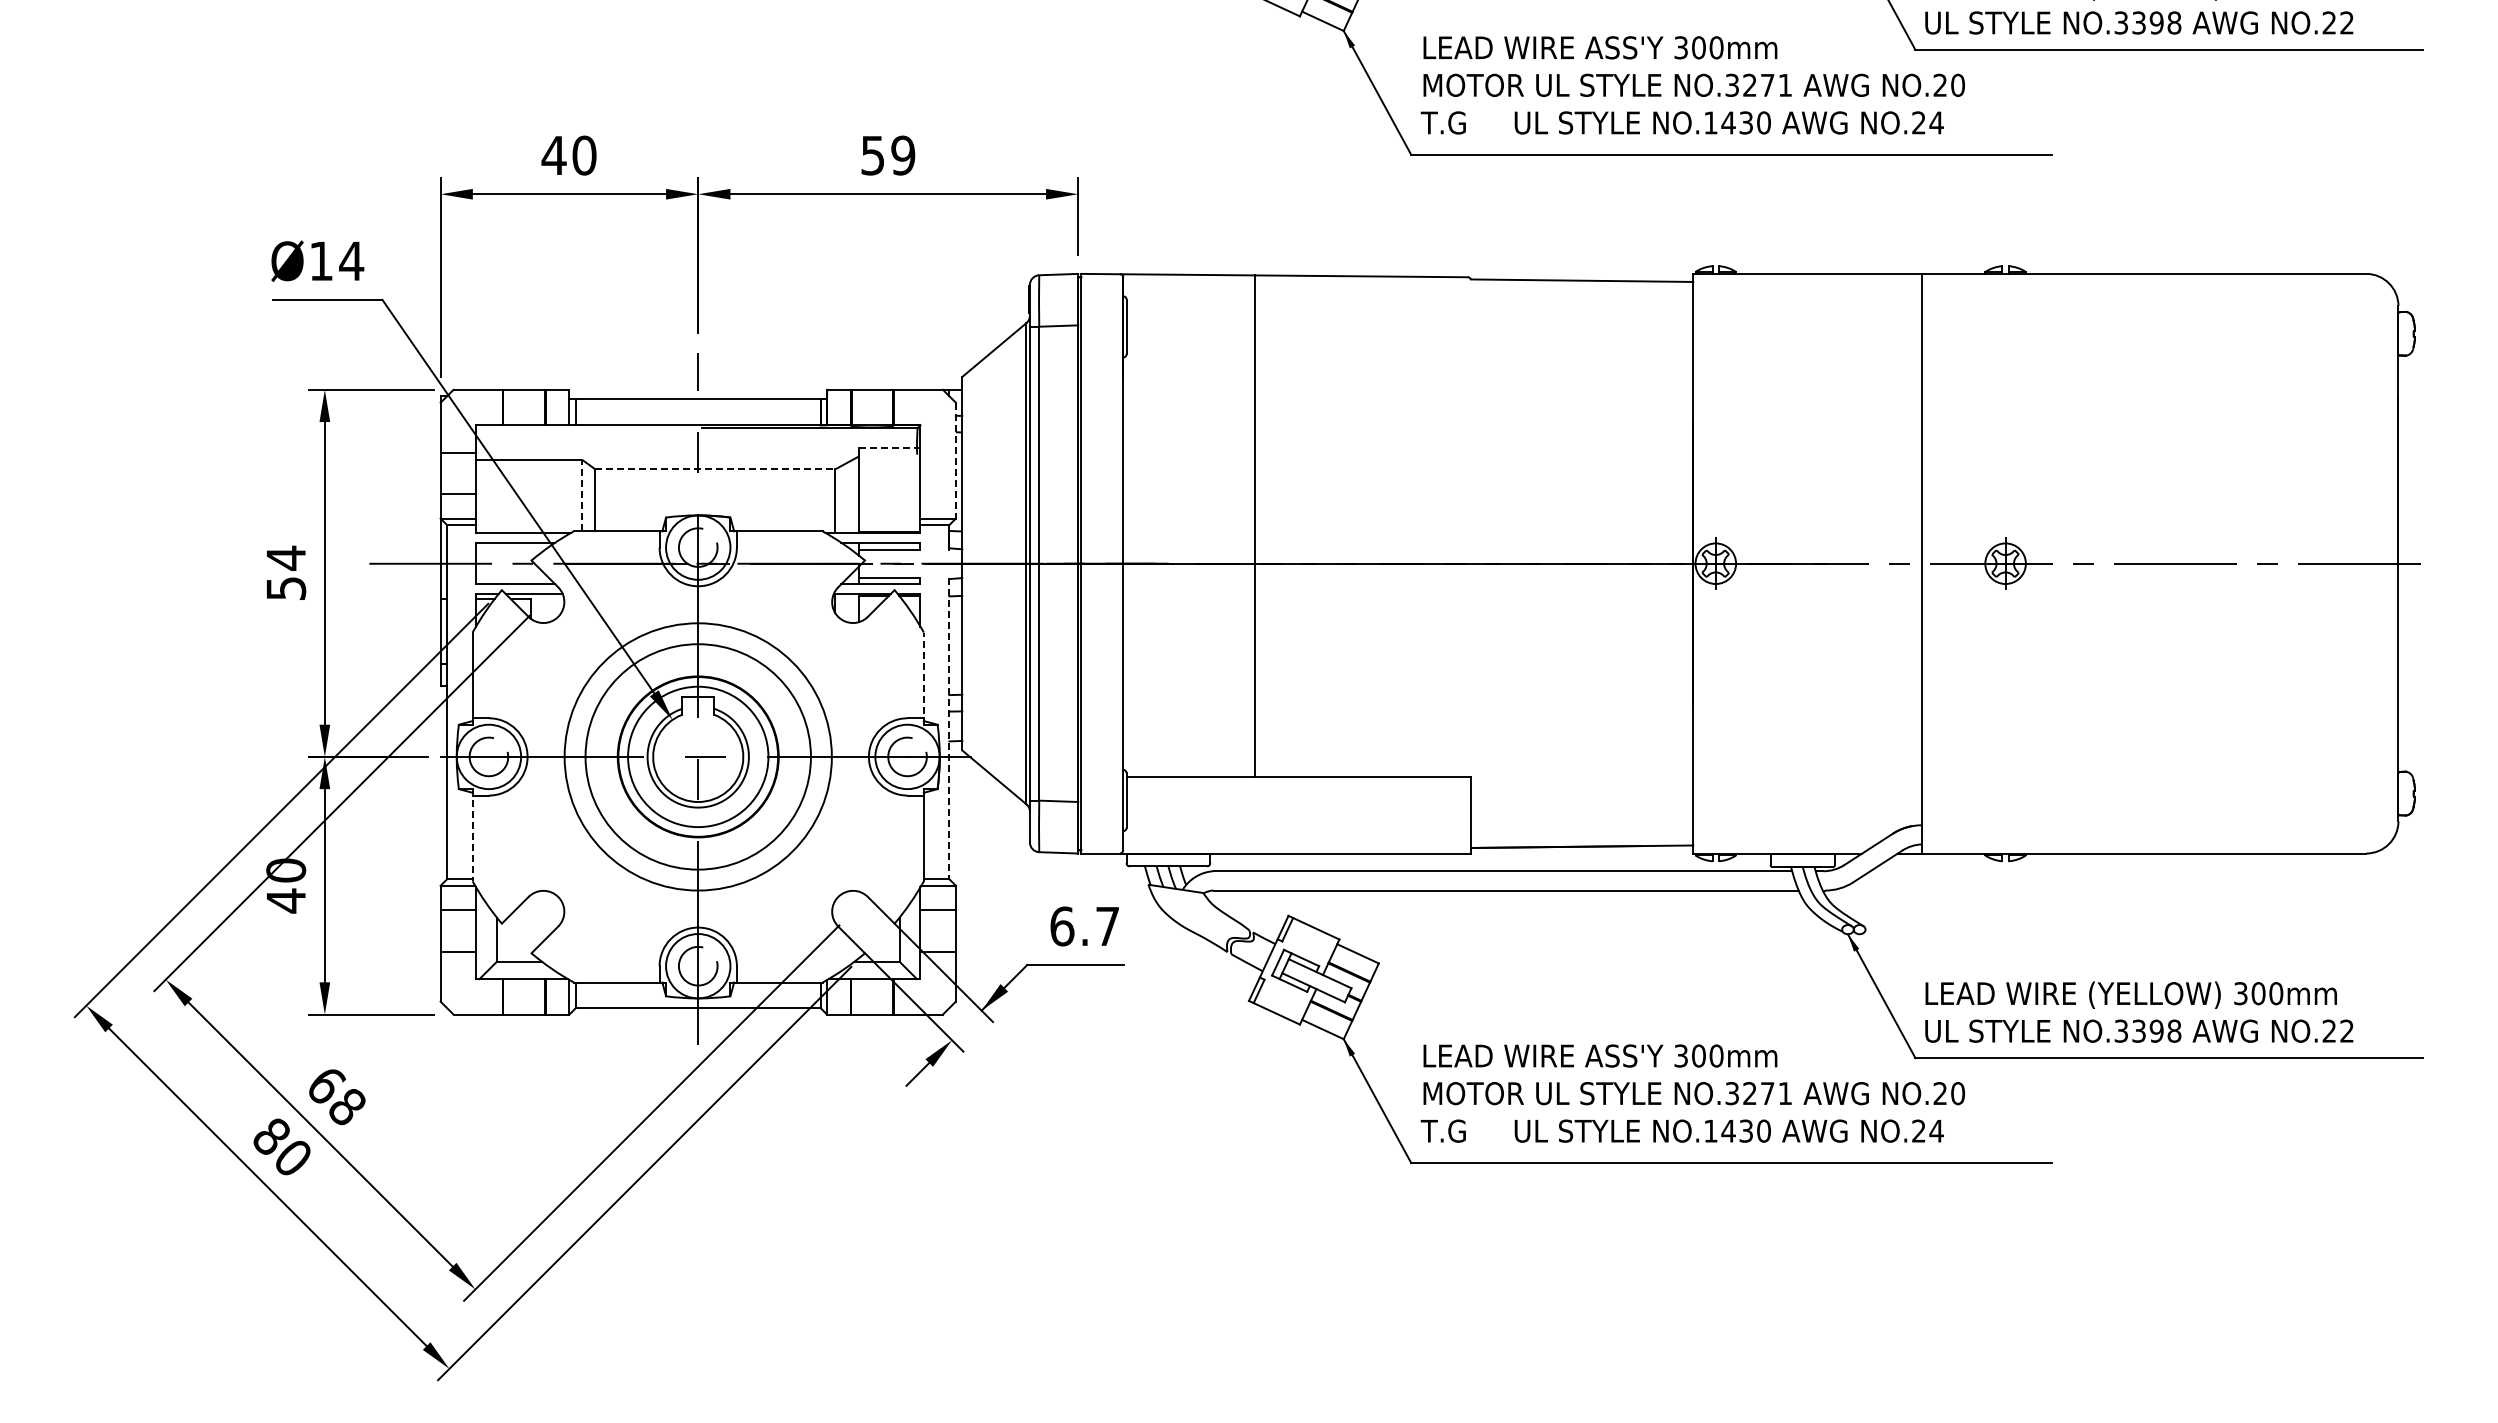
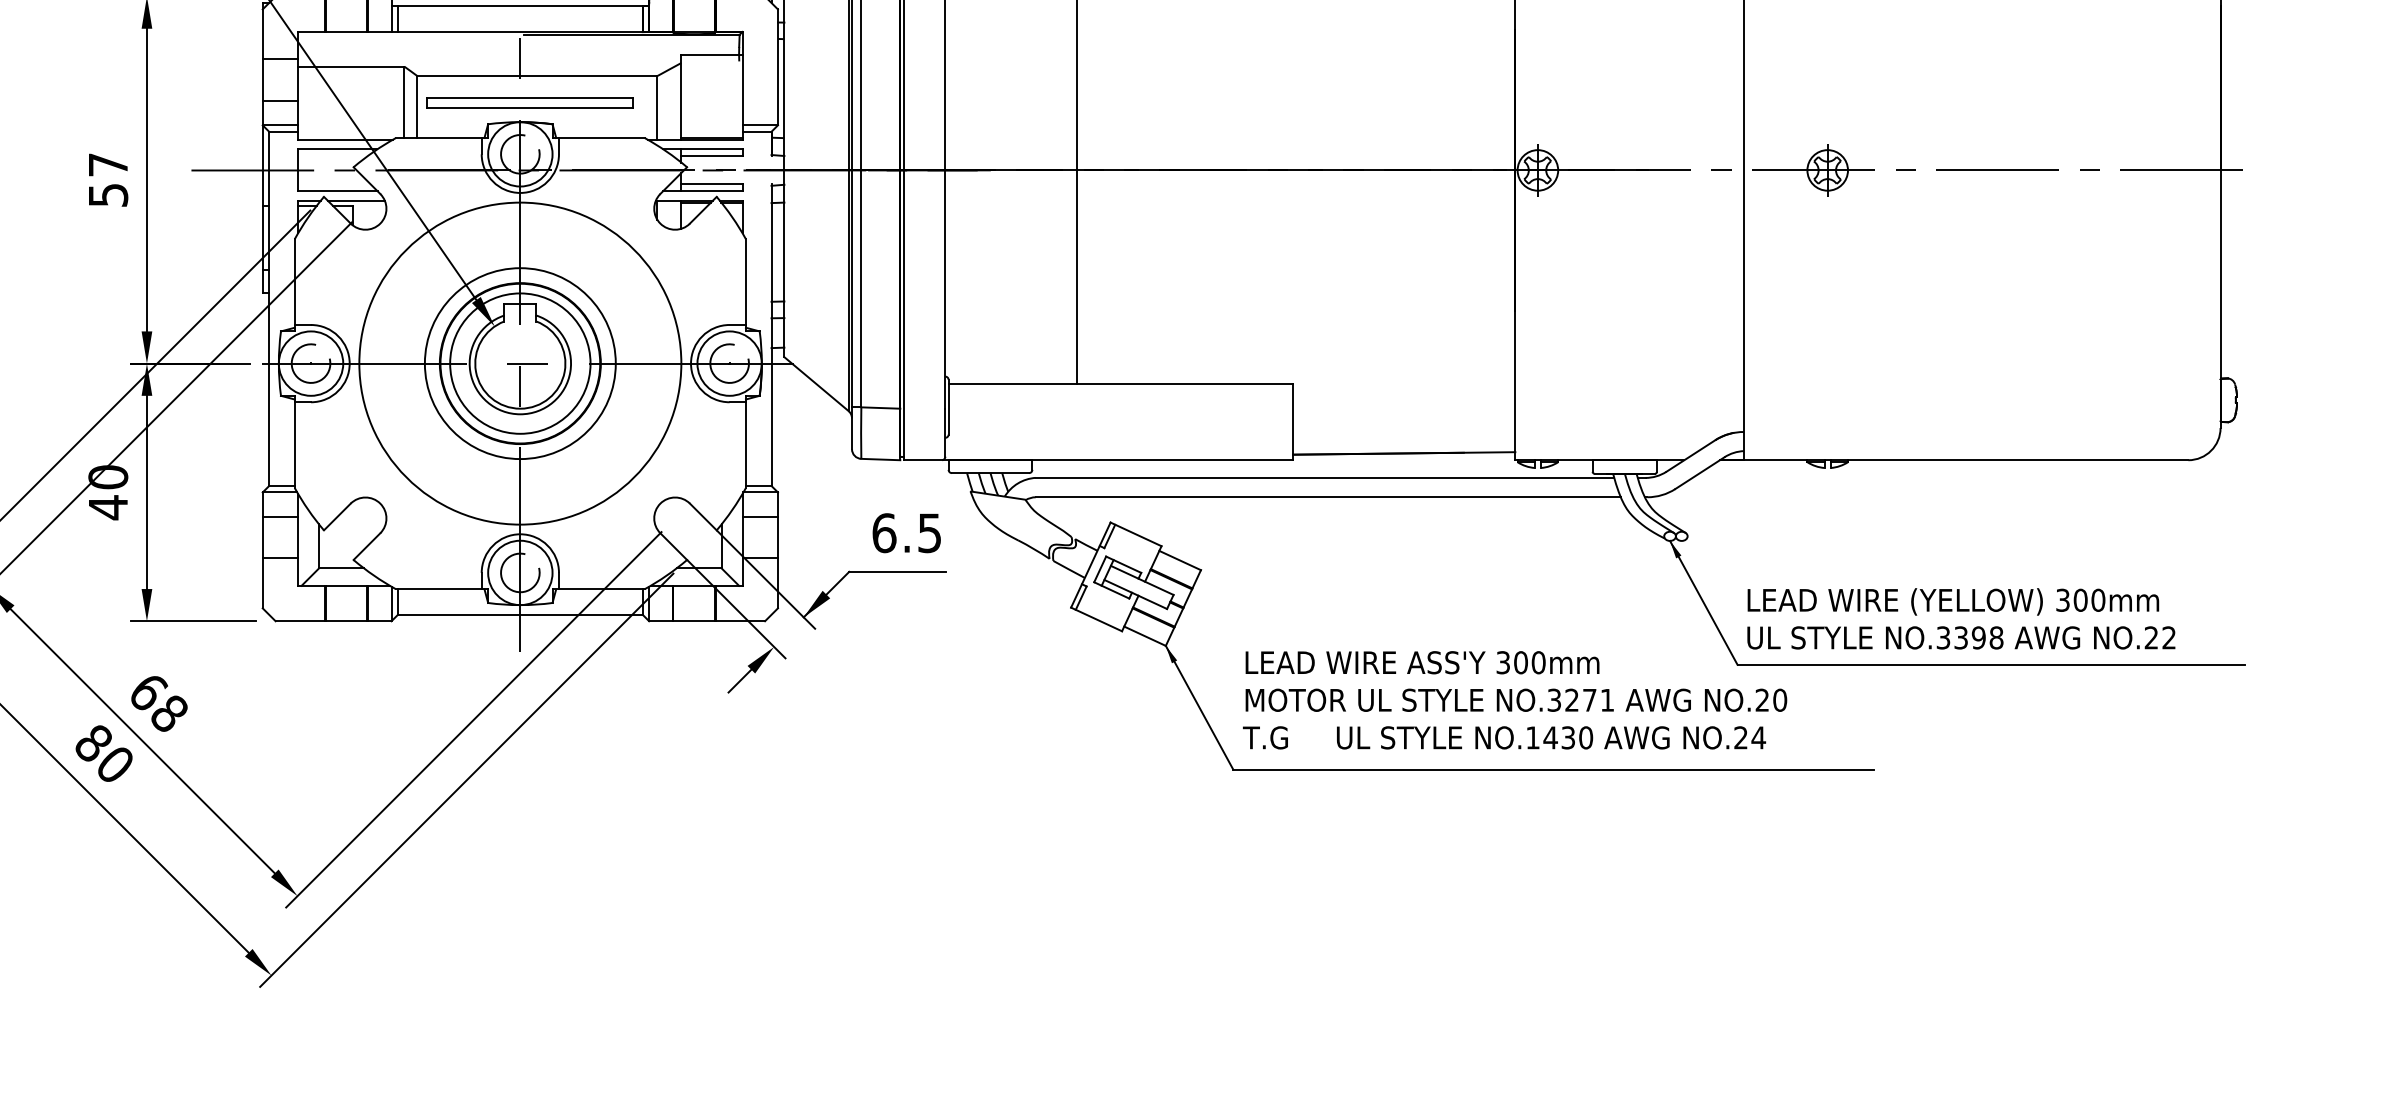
line: (889, 448) -> (711, 55), dashed -> solid
line: (955, 460) -> (777, 67), dashed -> solid
line: (715, 469) -> (537, 76), dashed -> solid
line: (582, 495) -> (404, 102), dashed -> solid
part: (707, 495) -> (529, 102), added
text: (285, 557) -> (107, 164), 54 -> 57
line: (923, 678) -> (745, 285), dashed -> solid
line: (949, 728) -> (771, 335), dashed -> solid
circle: (697, 756) -> (519, 363), size x0.71
circle: (698, 756) -> (520, 363), size x1.43
line: (472, 835) -> (294, 442), dashed -> solid
text: (1107, 926) -> (929, 533), 6.7 -> 6.5

